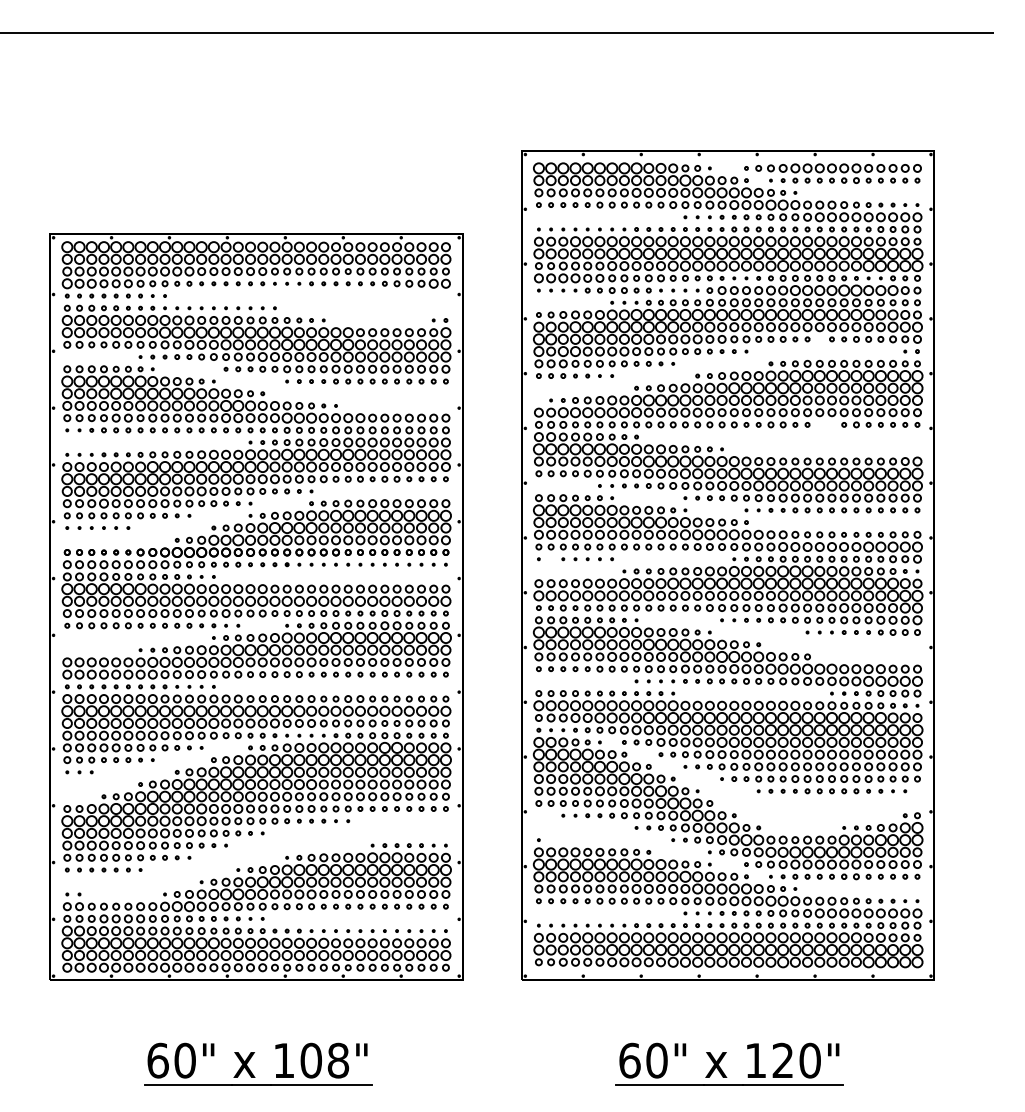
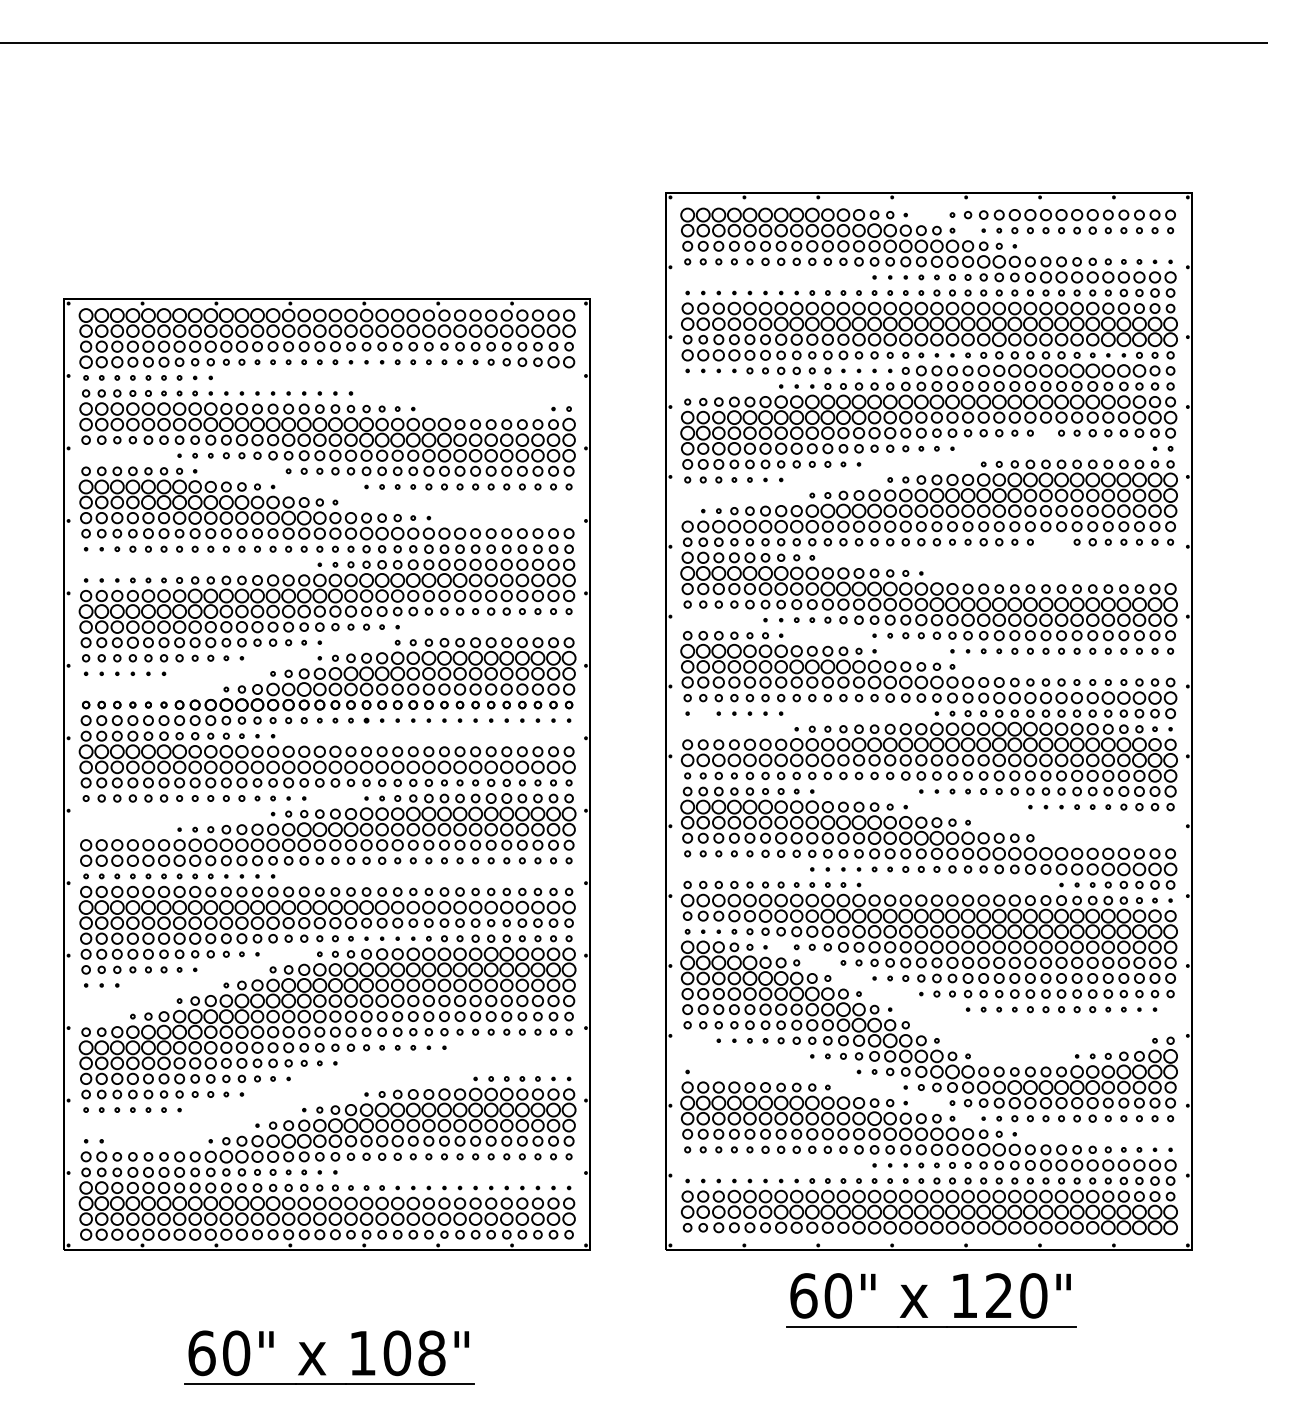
part: (722, 1059) -> (921, 1294), moved

